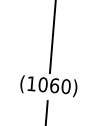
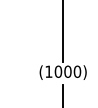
text: (54, 85) -> (67, 71), (1060) -> (1000)

